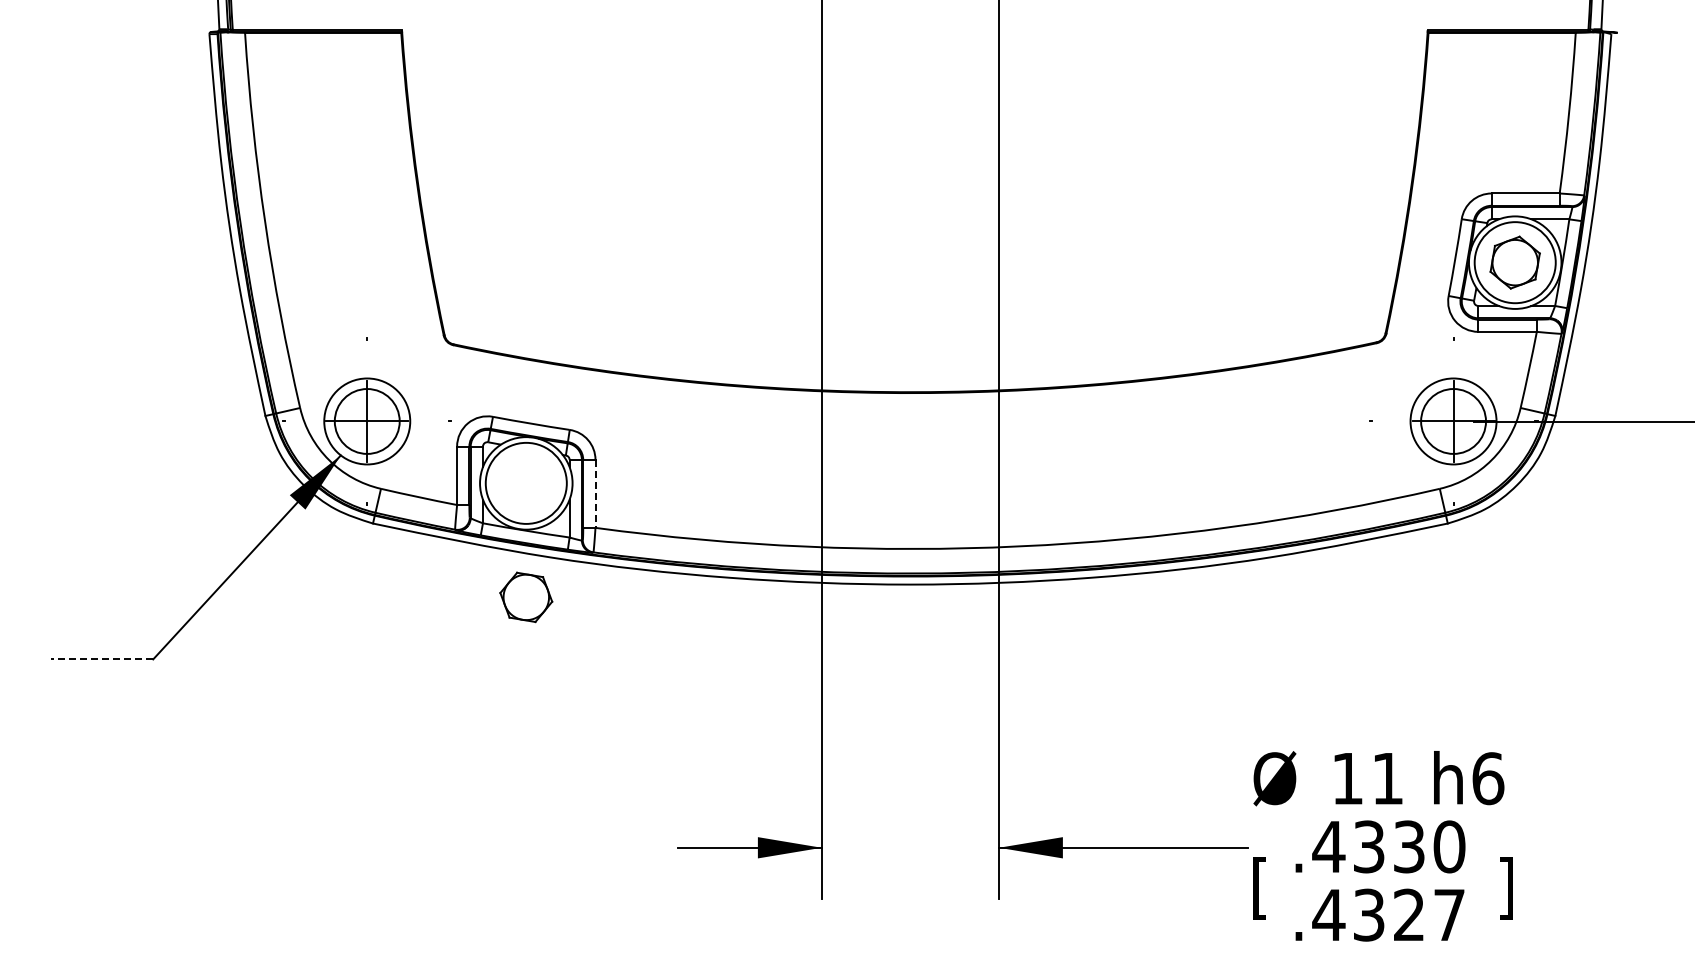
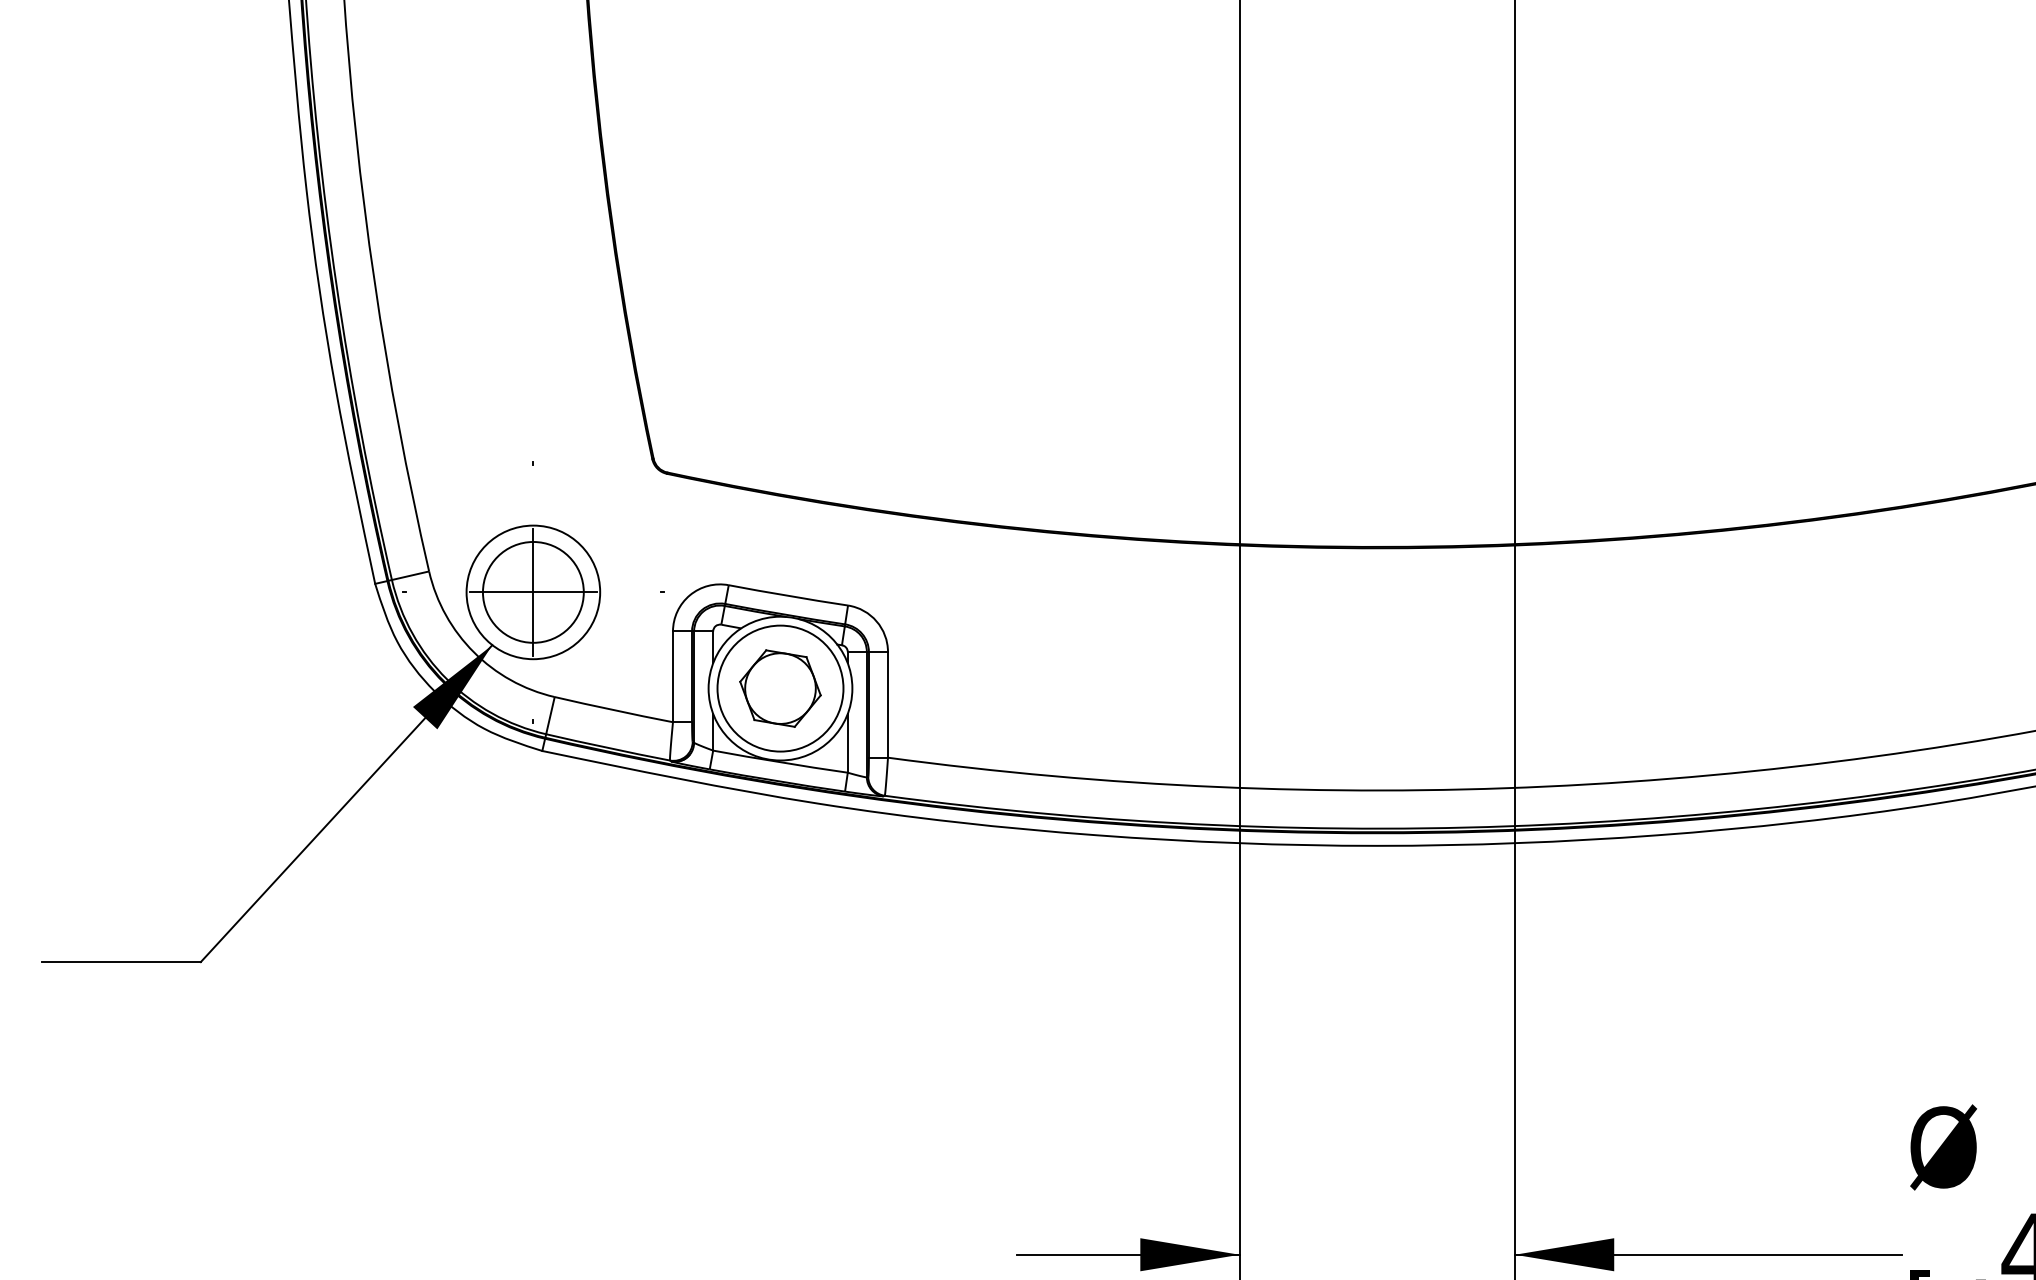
line: (595, 494) -> (888, 705), dashed -> solid
part: (526, 597) -> (780, 688), moved
line: (101, 659) -> (120, 962), dashed -> solid

